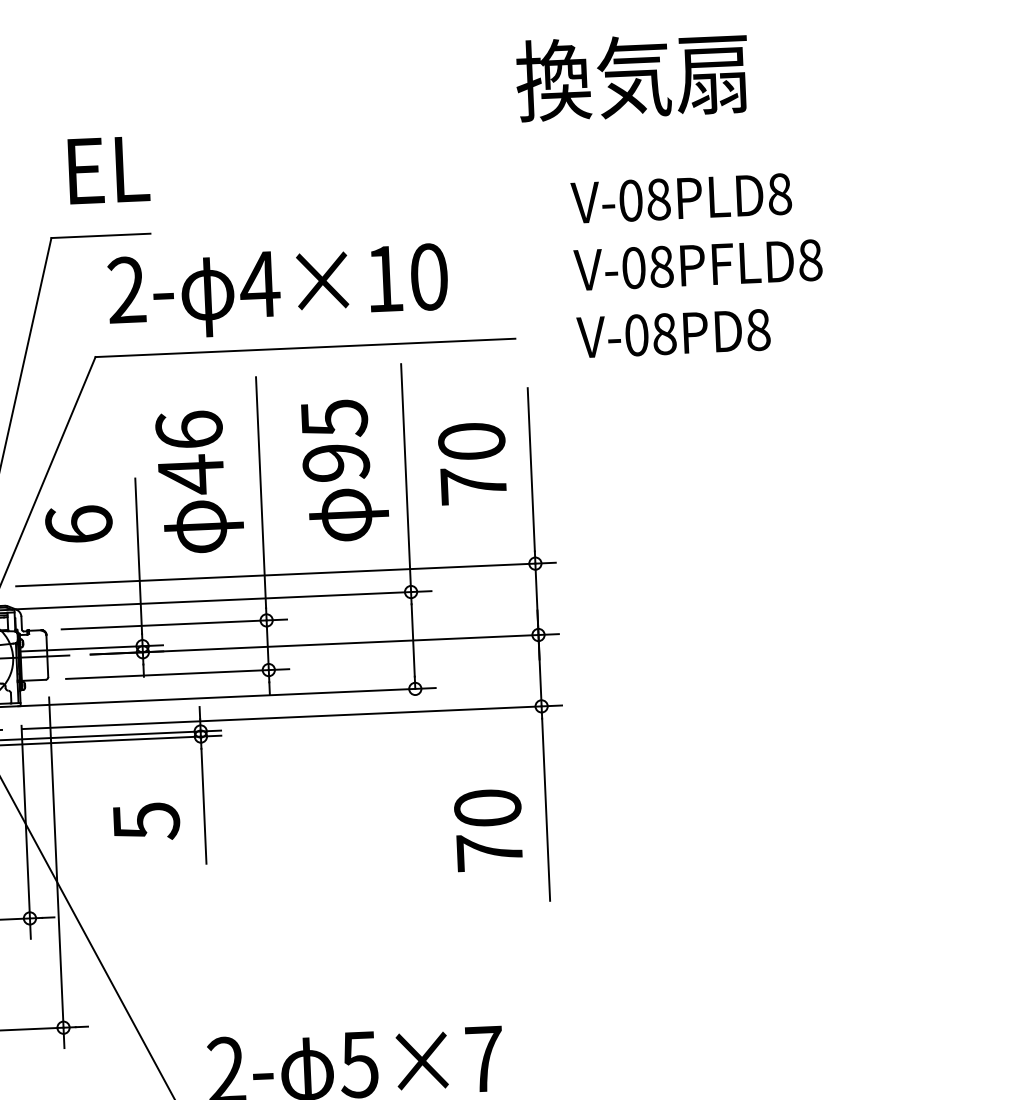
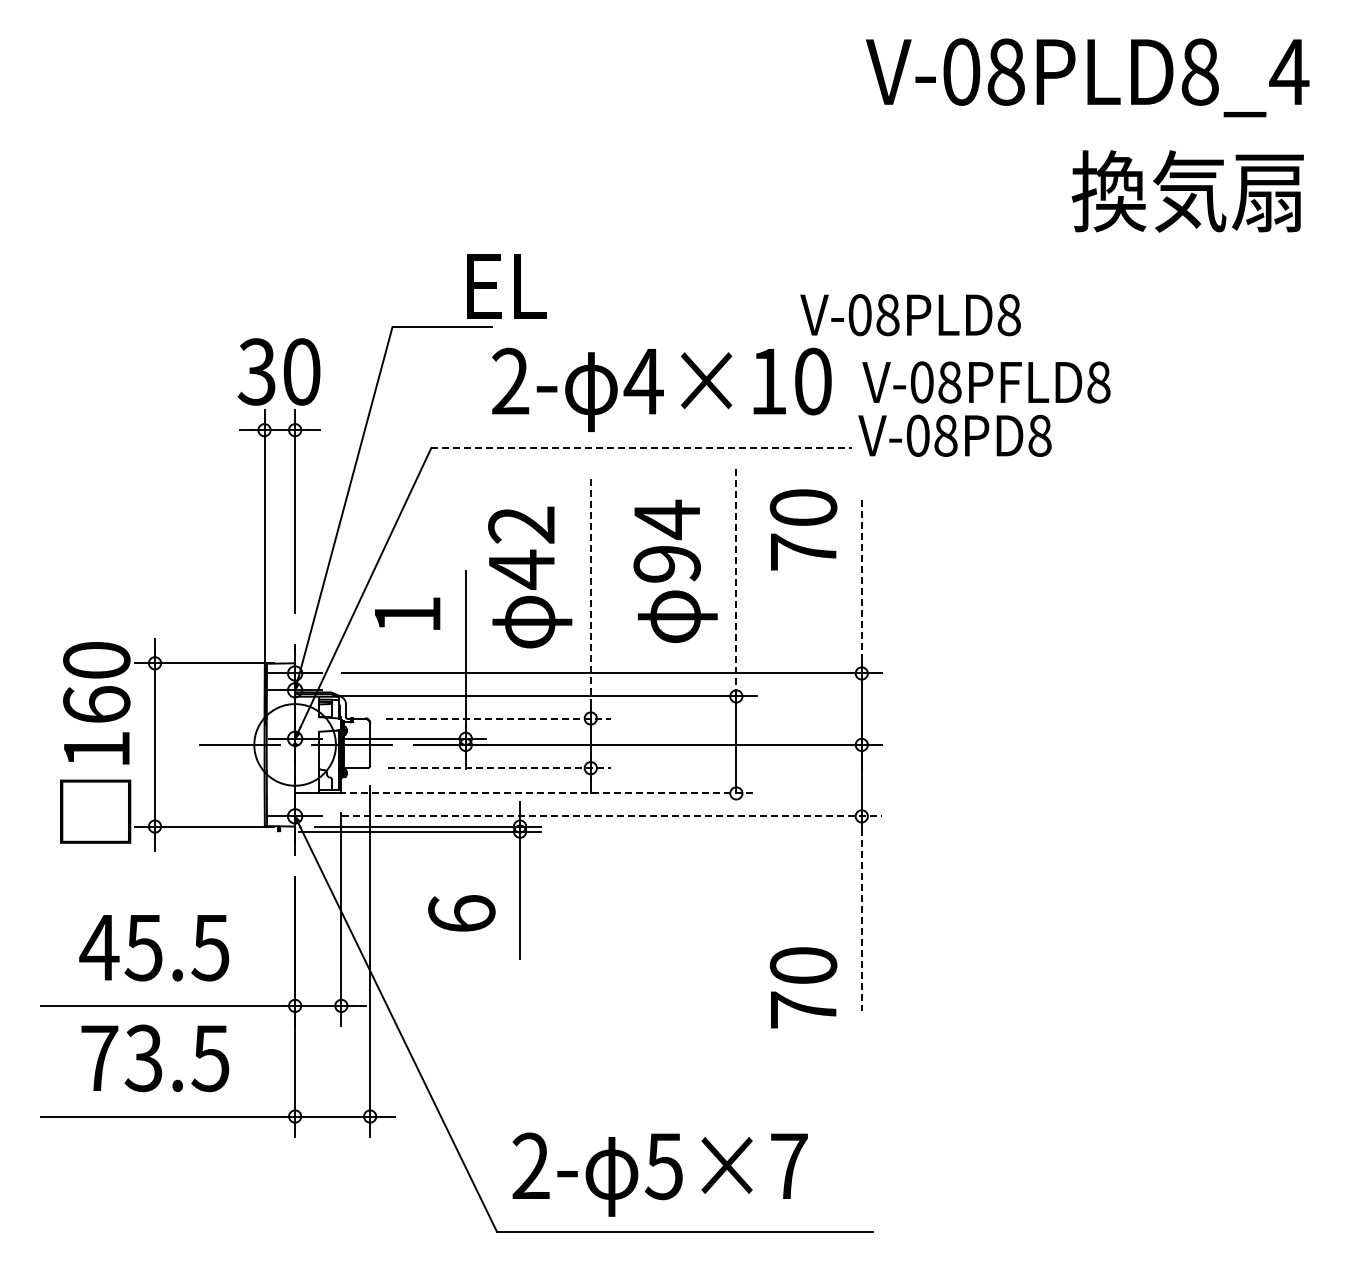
text: (631, 76) -> (1187, 191), moved
text: (108, 169) -> (506, 286), moved
text: (681, 198) -> (910, 315), moved
text: (698, 265) -> (986, 382), moved
text: (277, 291) -> (661, 389), moved
text: (673, 333) -> (954, 435), moved
line: (305, 347) -> (641, 447), solid -> dashed
text: (334, 418) -> (667, 519), 95 -> 94
text: (188, 429) -> (521, 524), 46 -> 42
text: (472, 463) -> (803, 529), moved
line: (531, 469) -> (861, 579), solid -> dashed
line: (406, 477) -> (736, 581), solid -> dashed
line: (260, 492) -> (590, 590), solid -> dashed
text: (78, 524) -> (407, 614), 6 -> 1
line: (174, 624) -> (498, 718), solid -> dashed
line: (177, 674) -> (499, 768), solid -> dashed
line: (226, 697) -> (547, 793), solid -> dashed
line: (292, 717) -> (612, 816), solid -> dashed
line: (545, 810) -> (861, 920), solid -> dashed
text: (145, 821) -> (461, 914), 5 -> 6
text: (488, 829) -> (803, 987), moved

